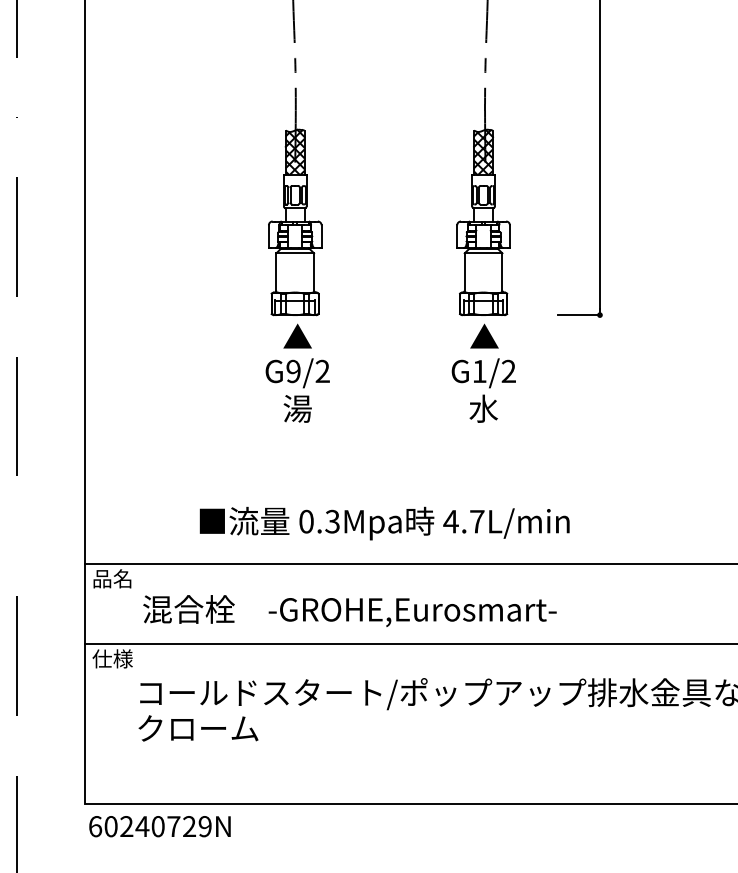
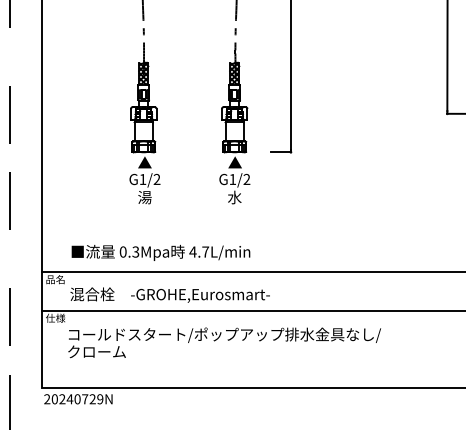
text: (292, 371) -> (142, 179), G9/2 -> G1/2
text: (383, 522) -> (160, 252), moved
text: (95, 827) -> (47, 399), 60240729N -> 20240729N

